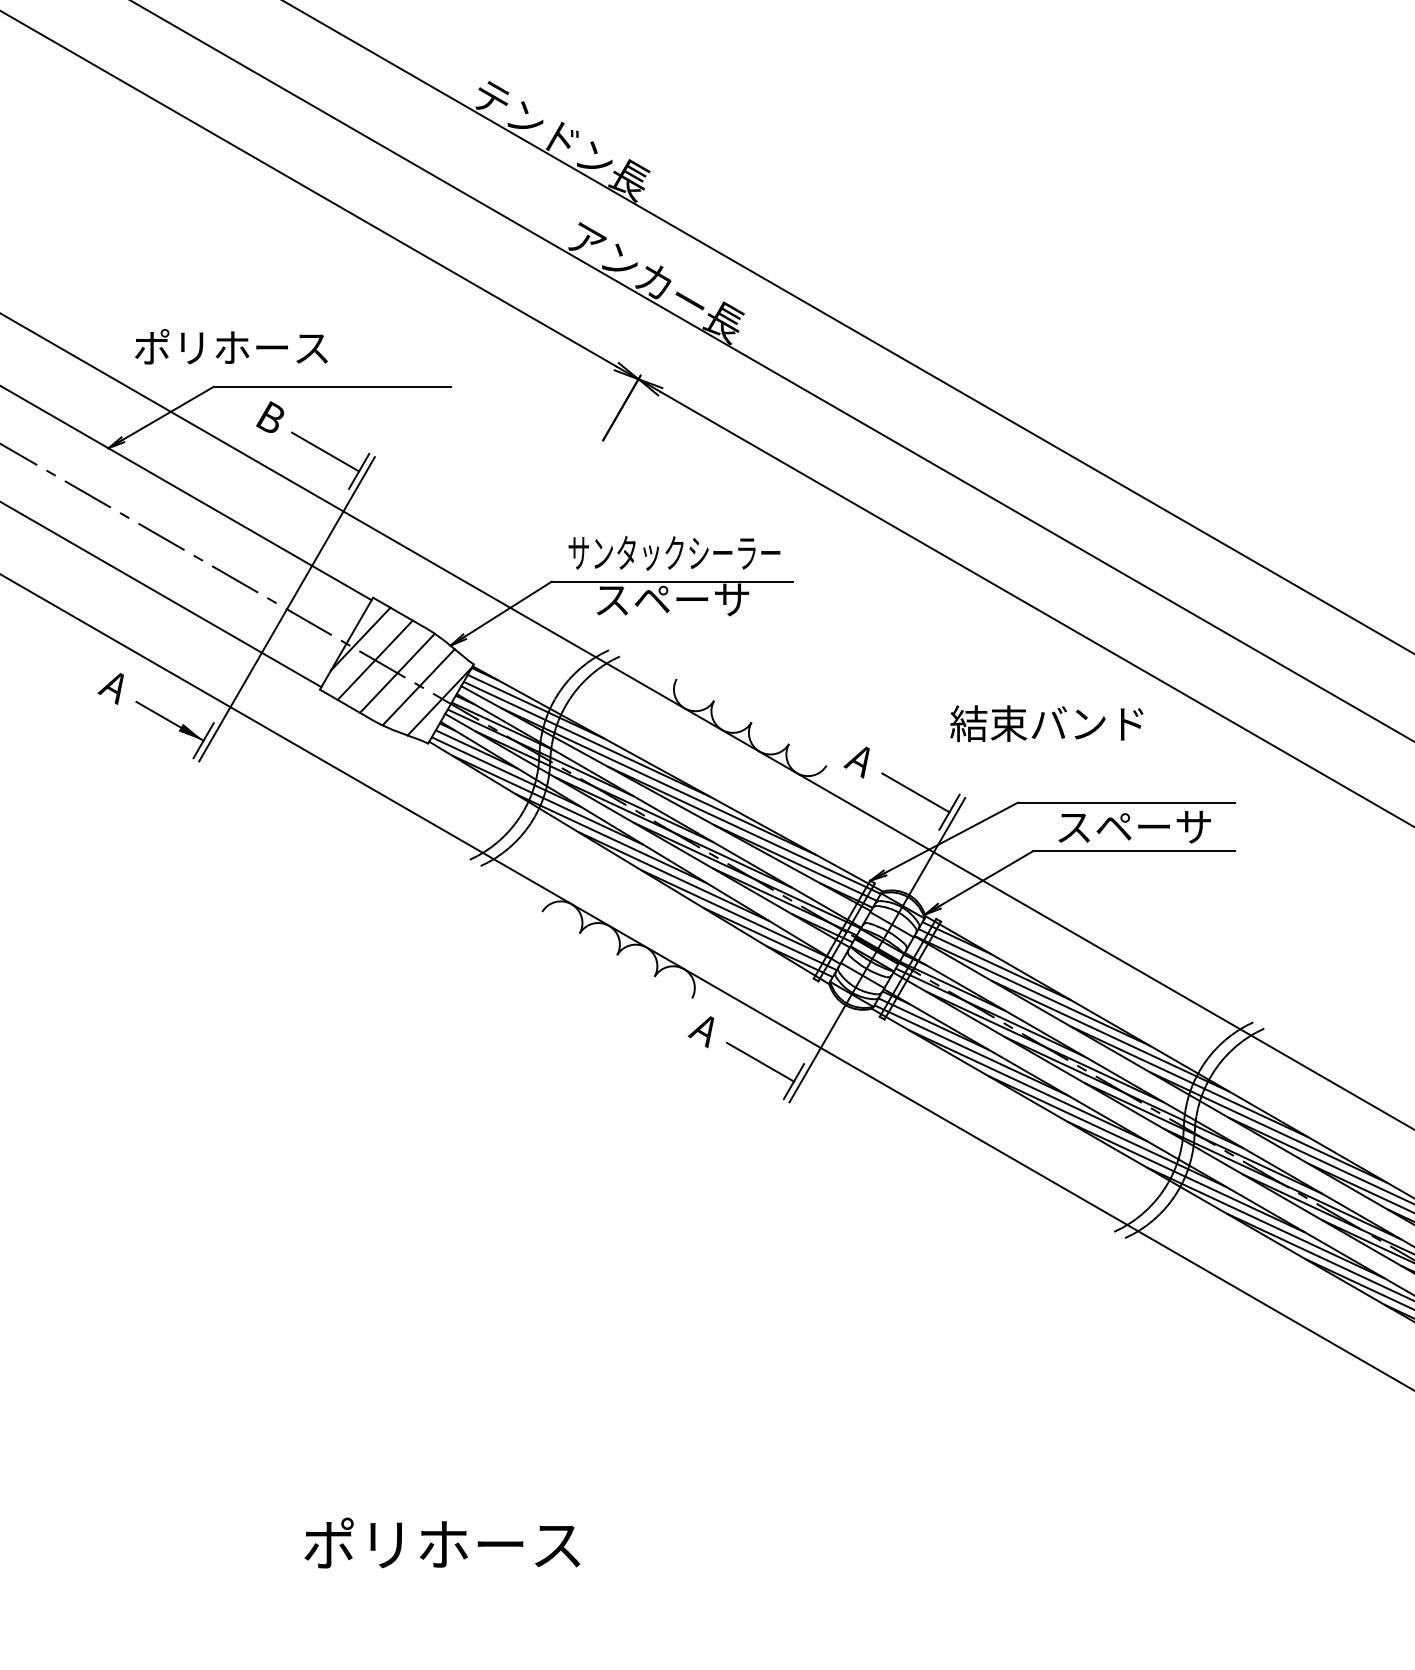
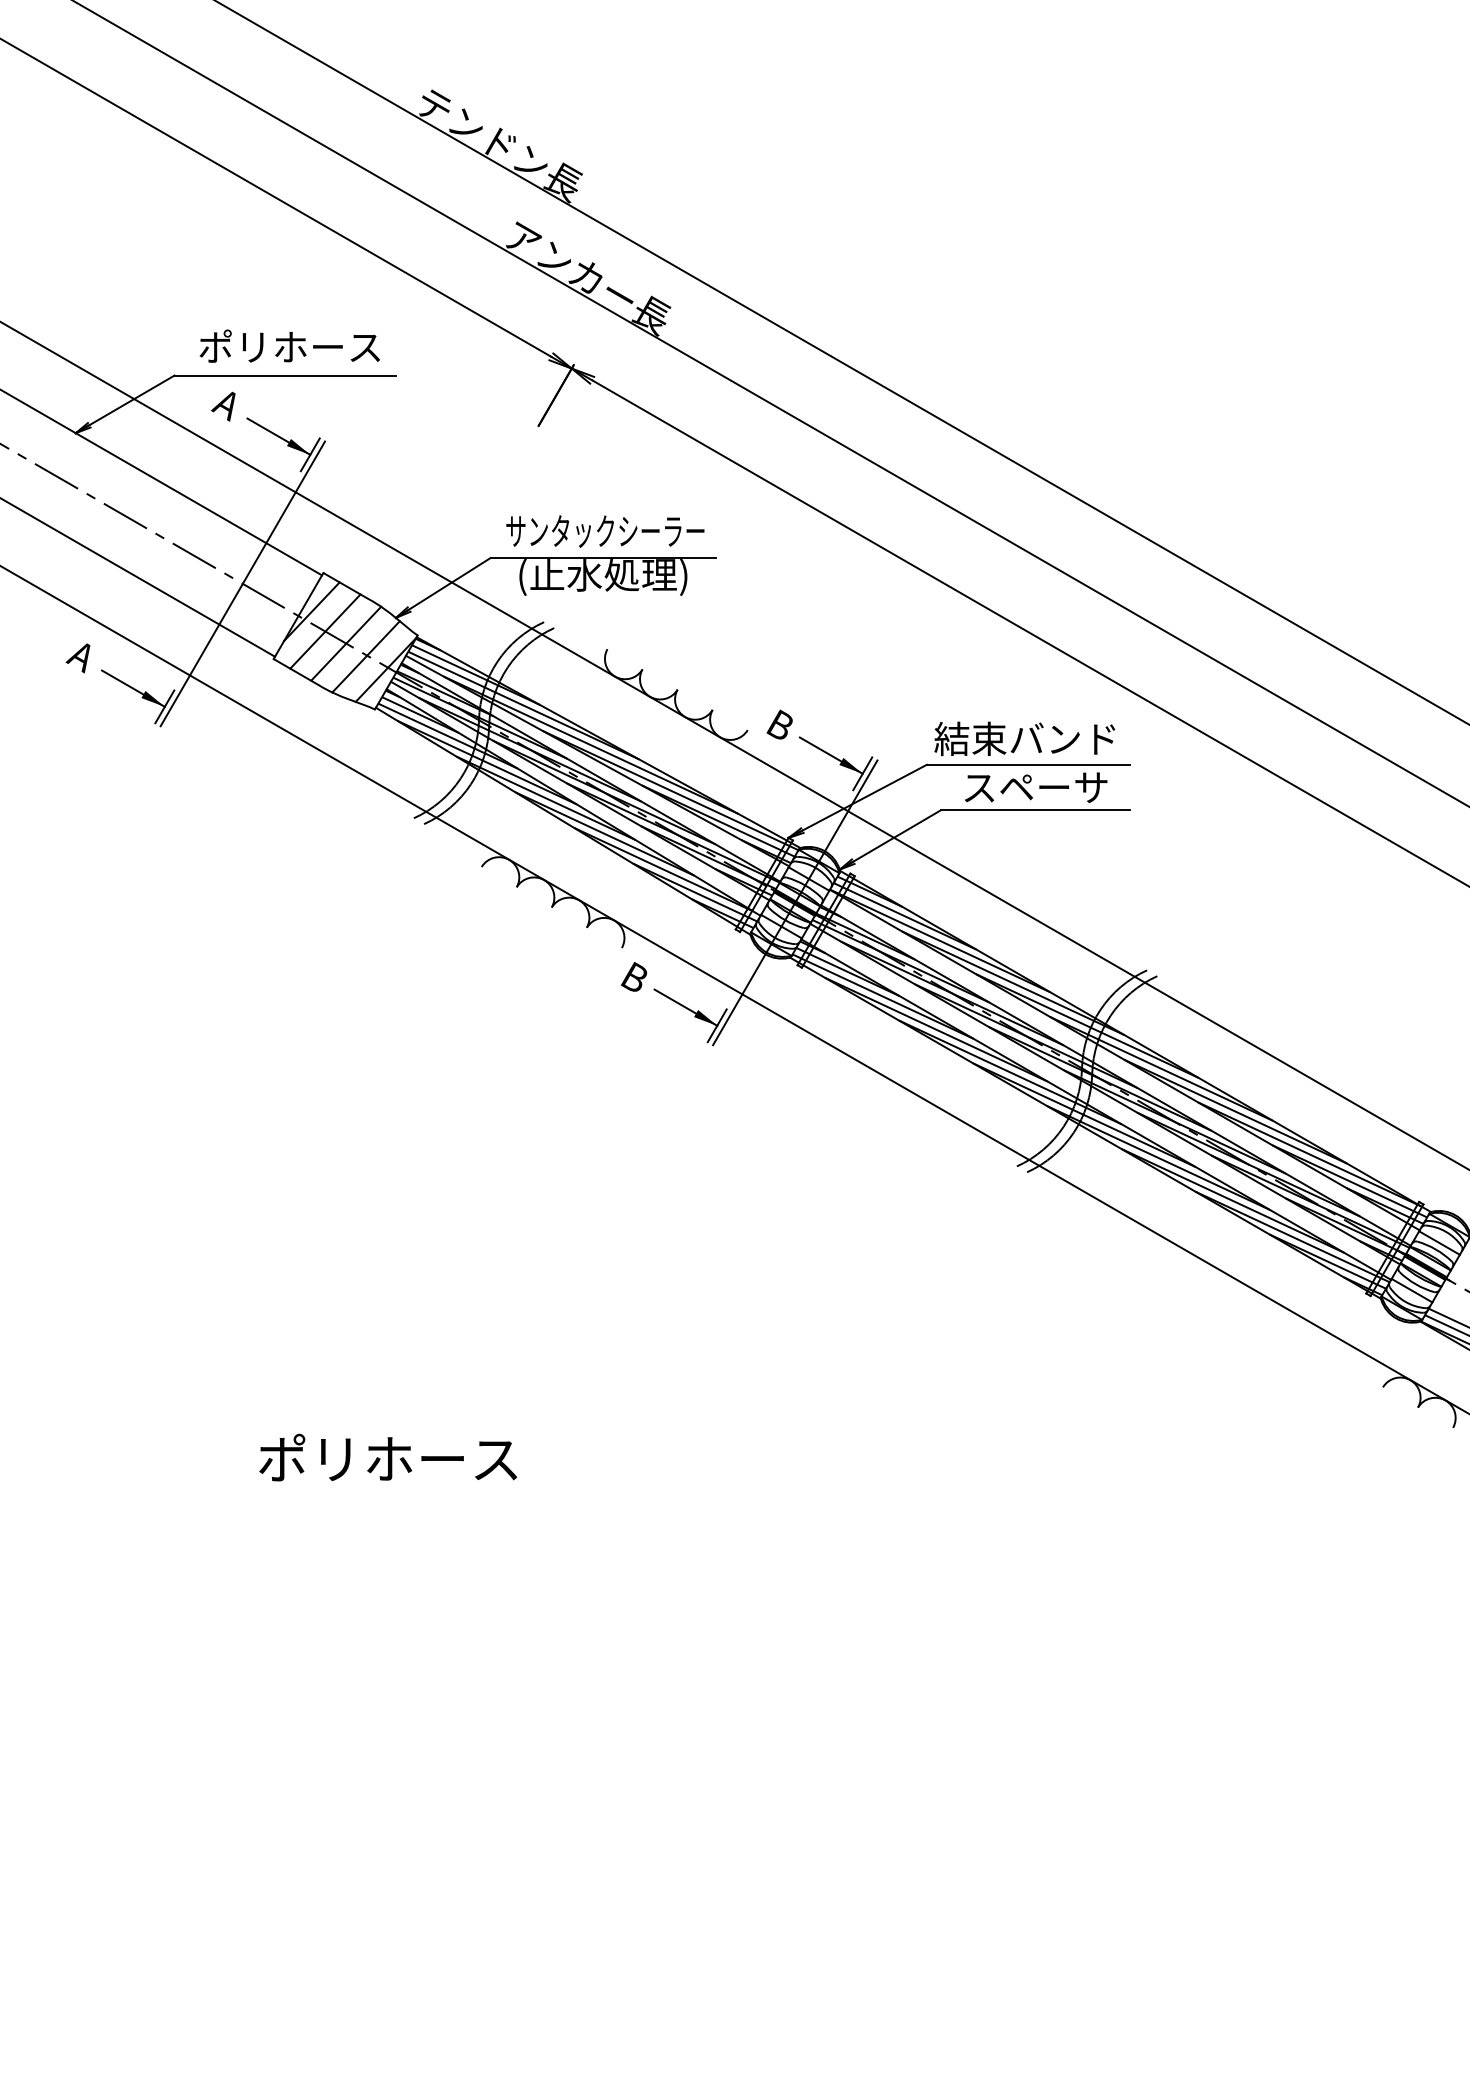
text: (231, 346) -> (289, 345), moved
text: (268, 418) -> (225, 405), B -> A
fill: (346, 462) -> (298, 446), added
text: (672, 602) -> (603, 577), スペーサ -> (止水処理)
text: (1046, 723) -> (1024, 738), moved
text: (858, 760) -> (777, 725), A -> B
fill: (936, 803) -> (850, 765), added
text: (703, 1029) -> (632, 977), A -> B
fill: (781, 1072) -> (705, 1017), added

